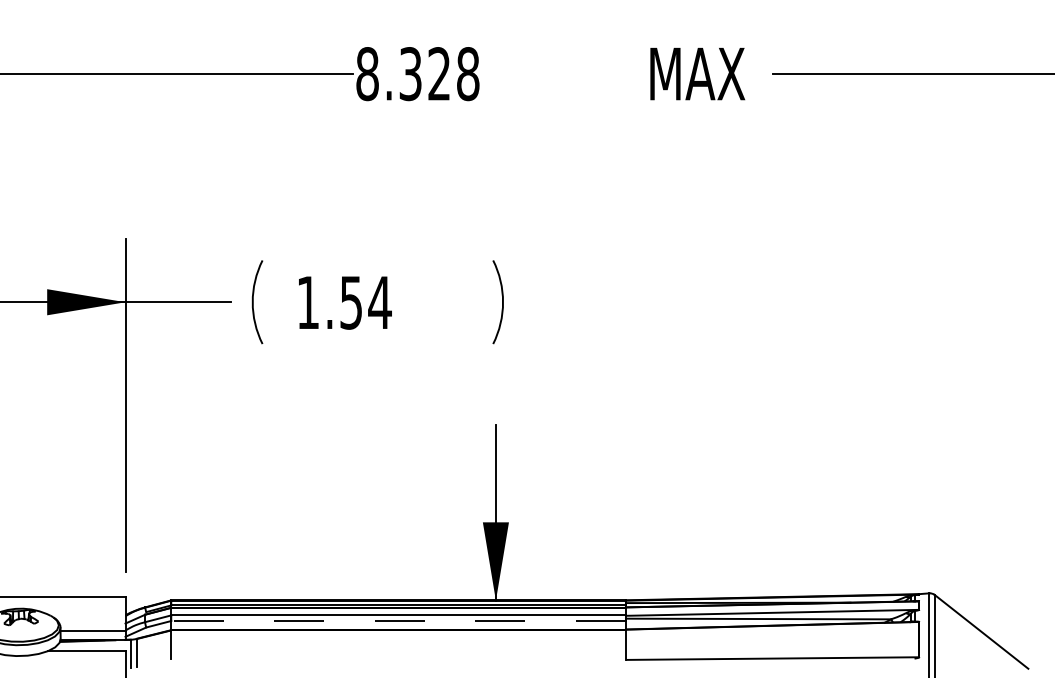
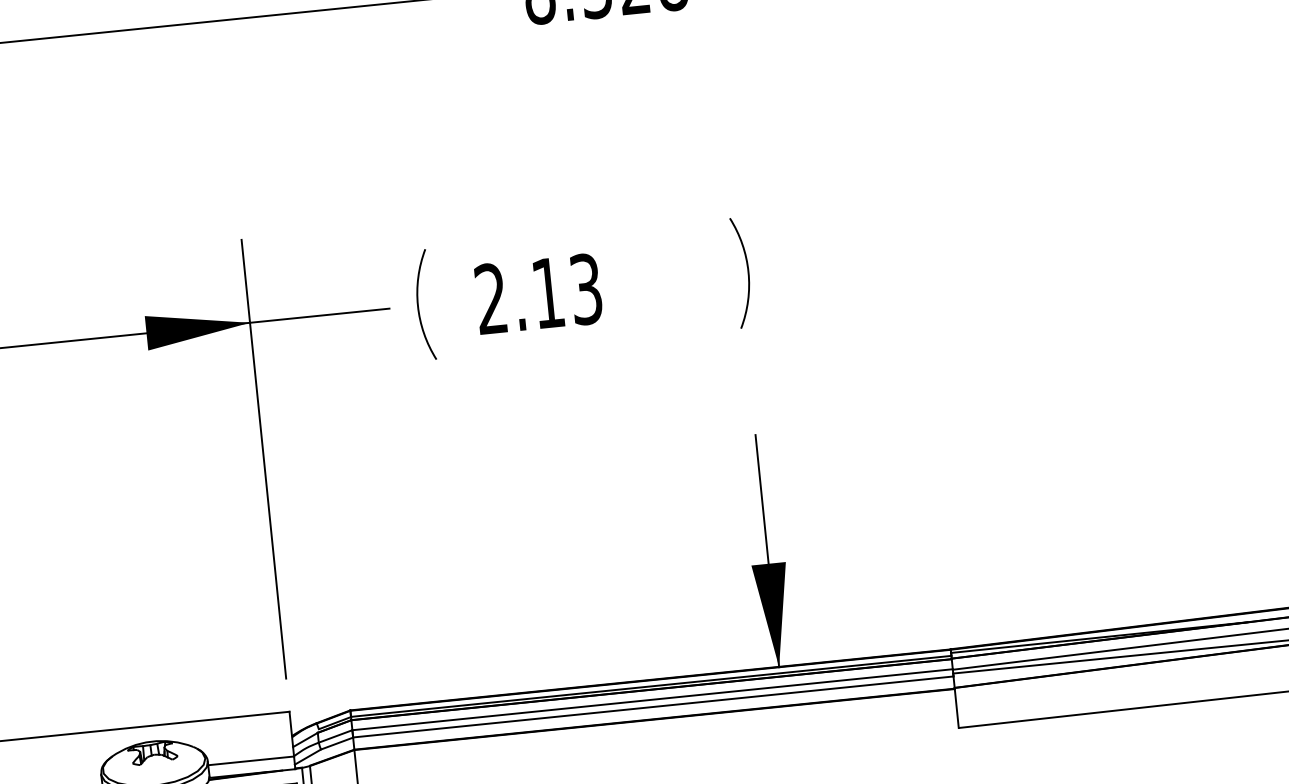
text: (344, 302) -> (539, 293), 1.54 -> 2.13
line: (398, 620) -> (653, 706), dashed -> solid

